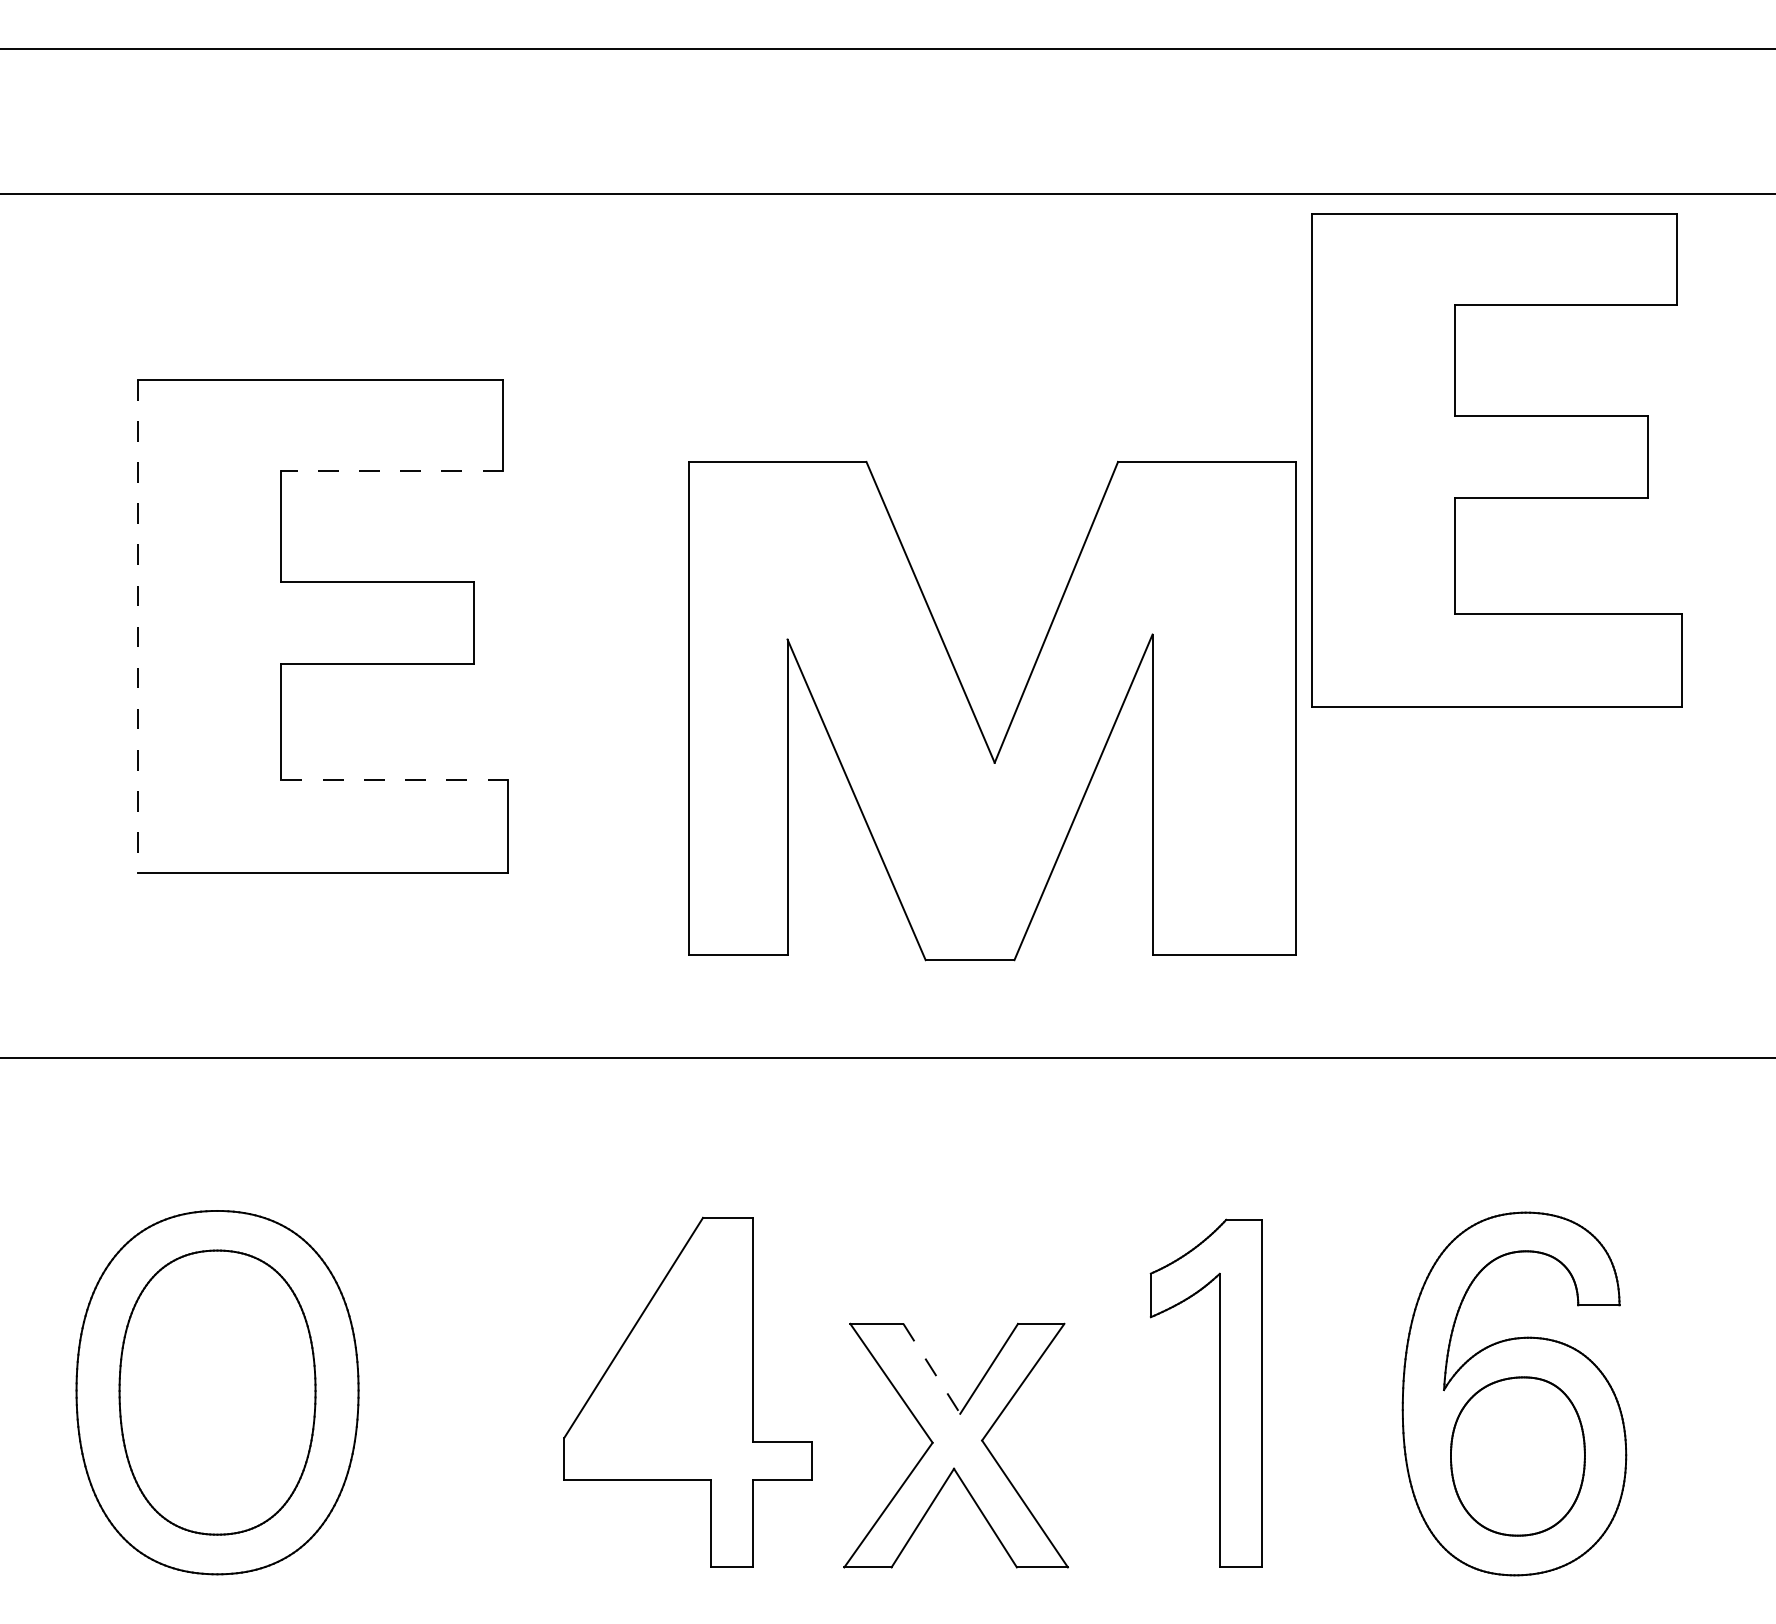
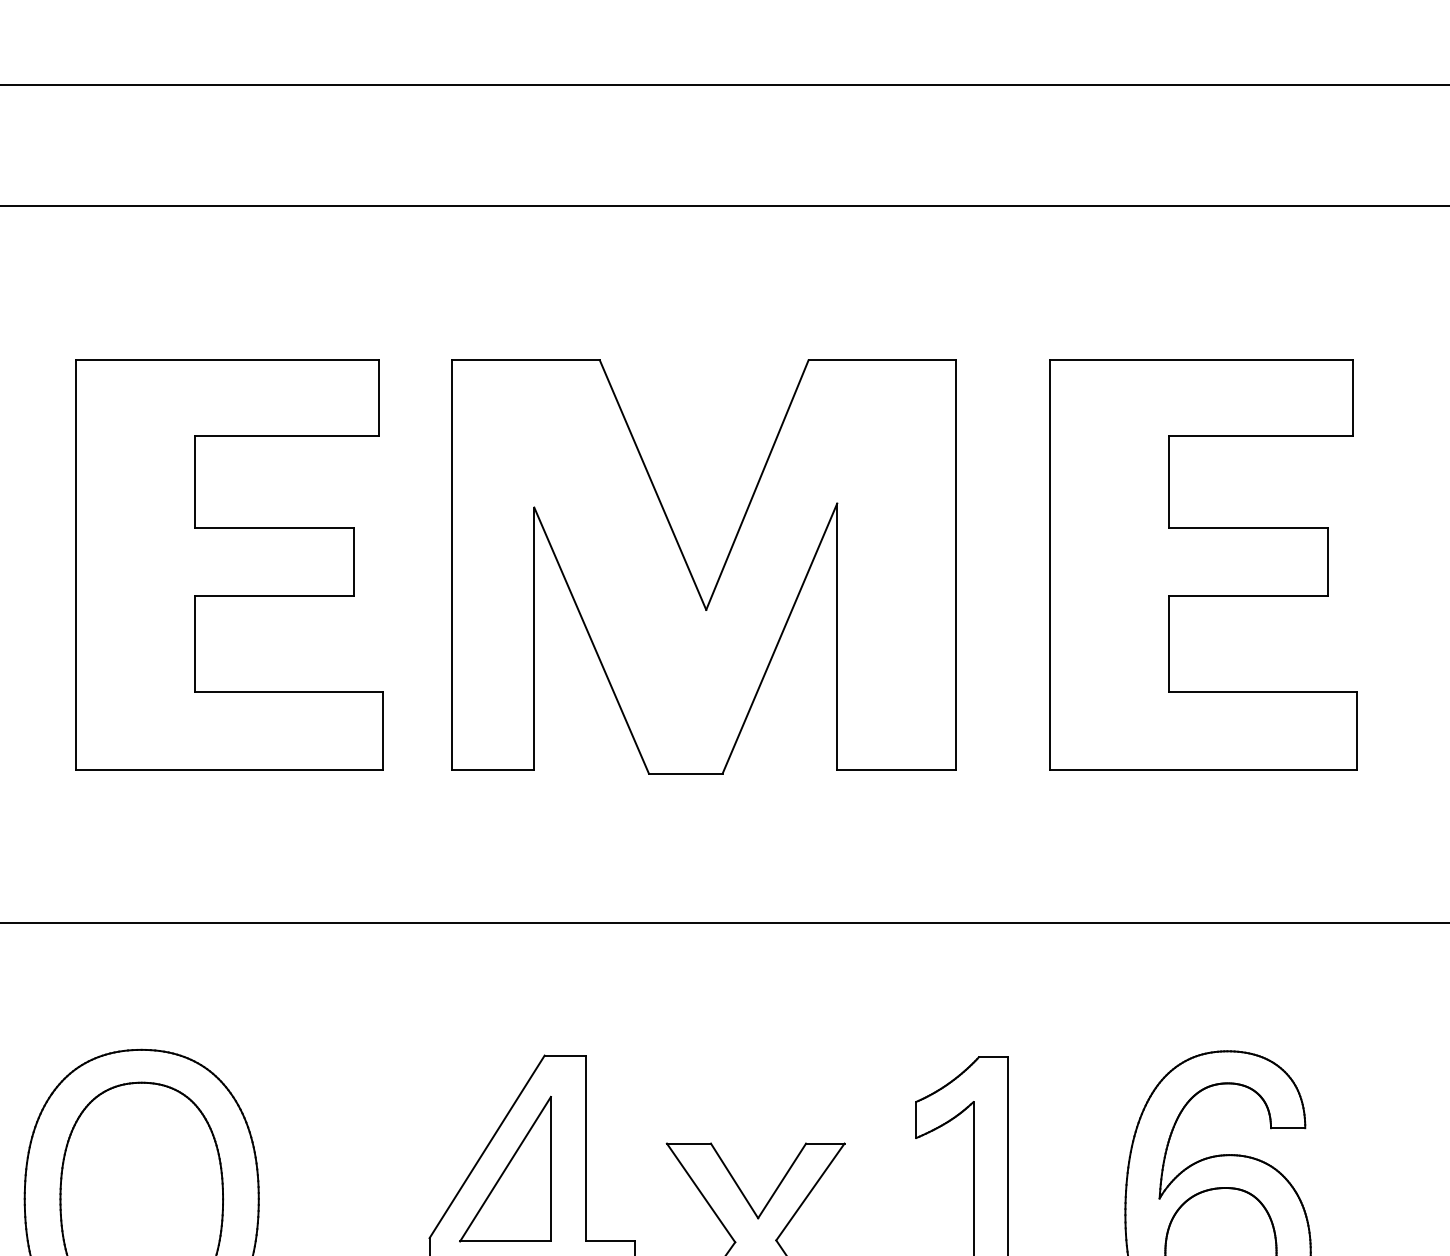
part: (1496, 460) -> (1203, 564), moved
line: (392, 471) -> (286, 436), dashed -> solid
line: (138, 626) -> (76, 564), dashed -> solid
part: (977, 719) -> (691, 573), moved
line: (394, 779) -> (288, 691), dashed -> solid
part: (655, 1354) -> (505, 1169), added
line: (932, 1369) -> (735, 1181), dashed -> solid

